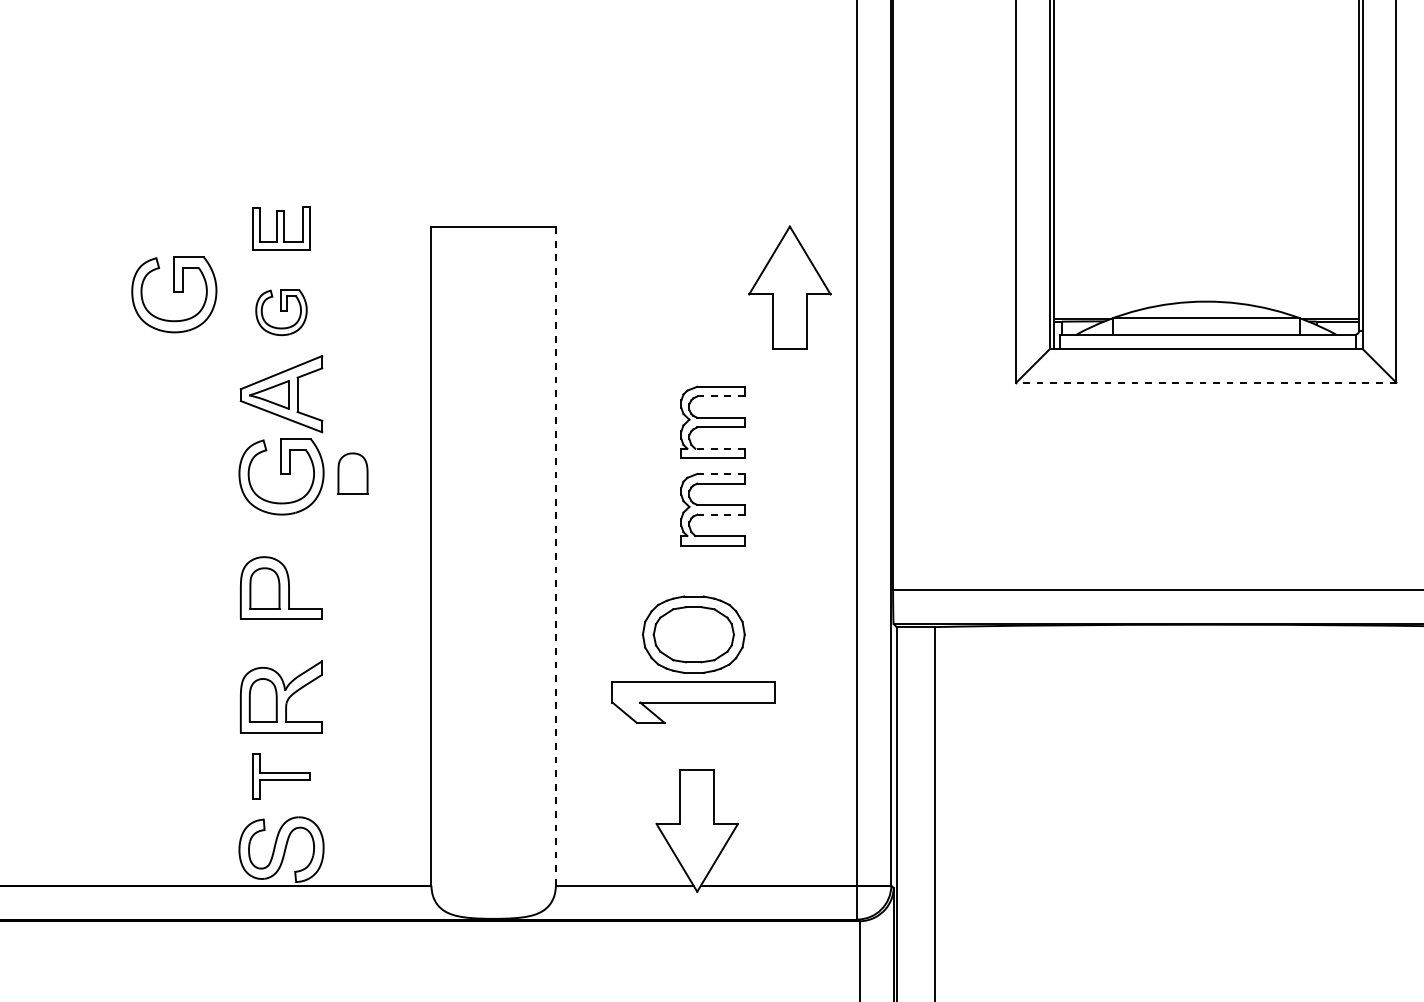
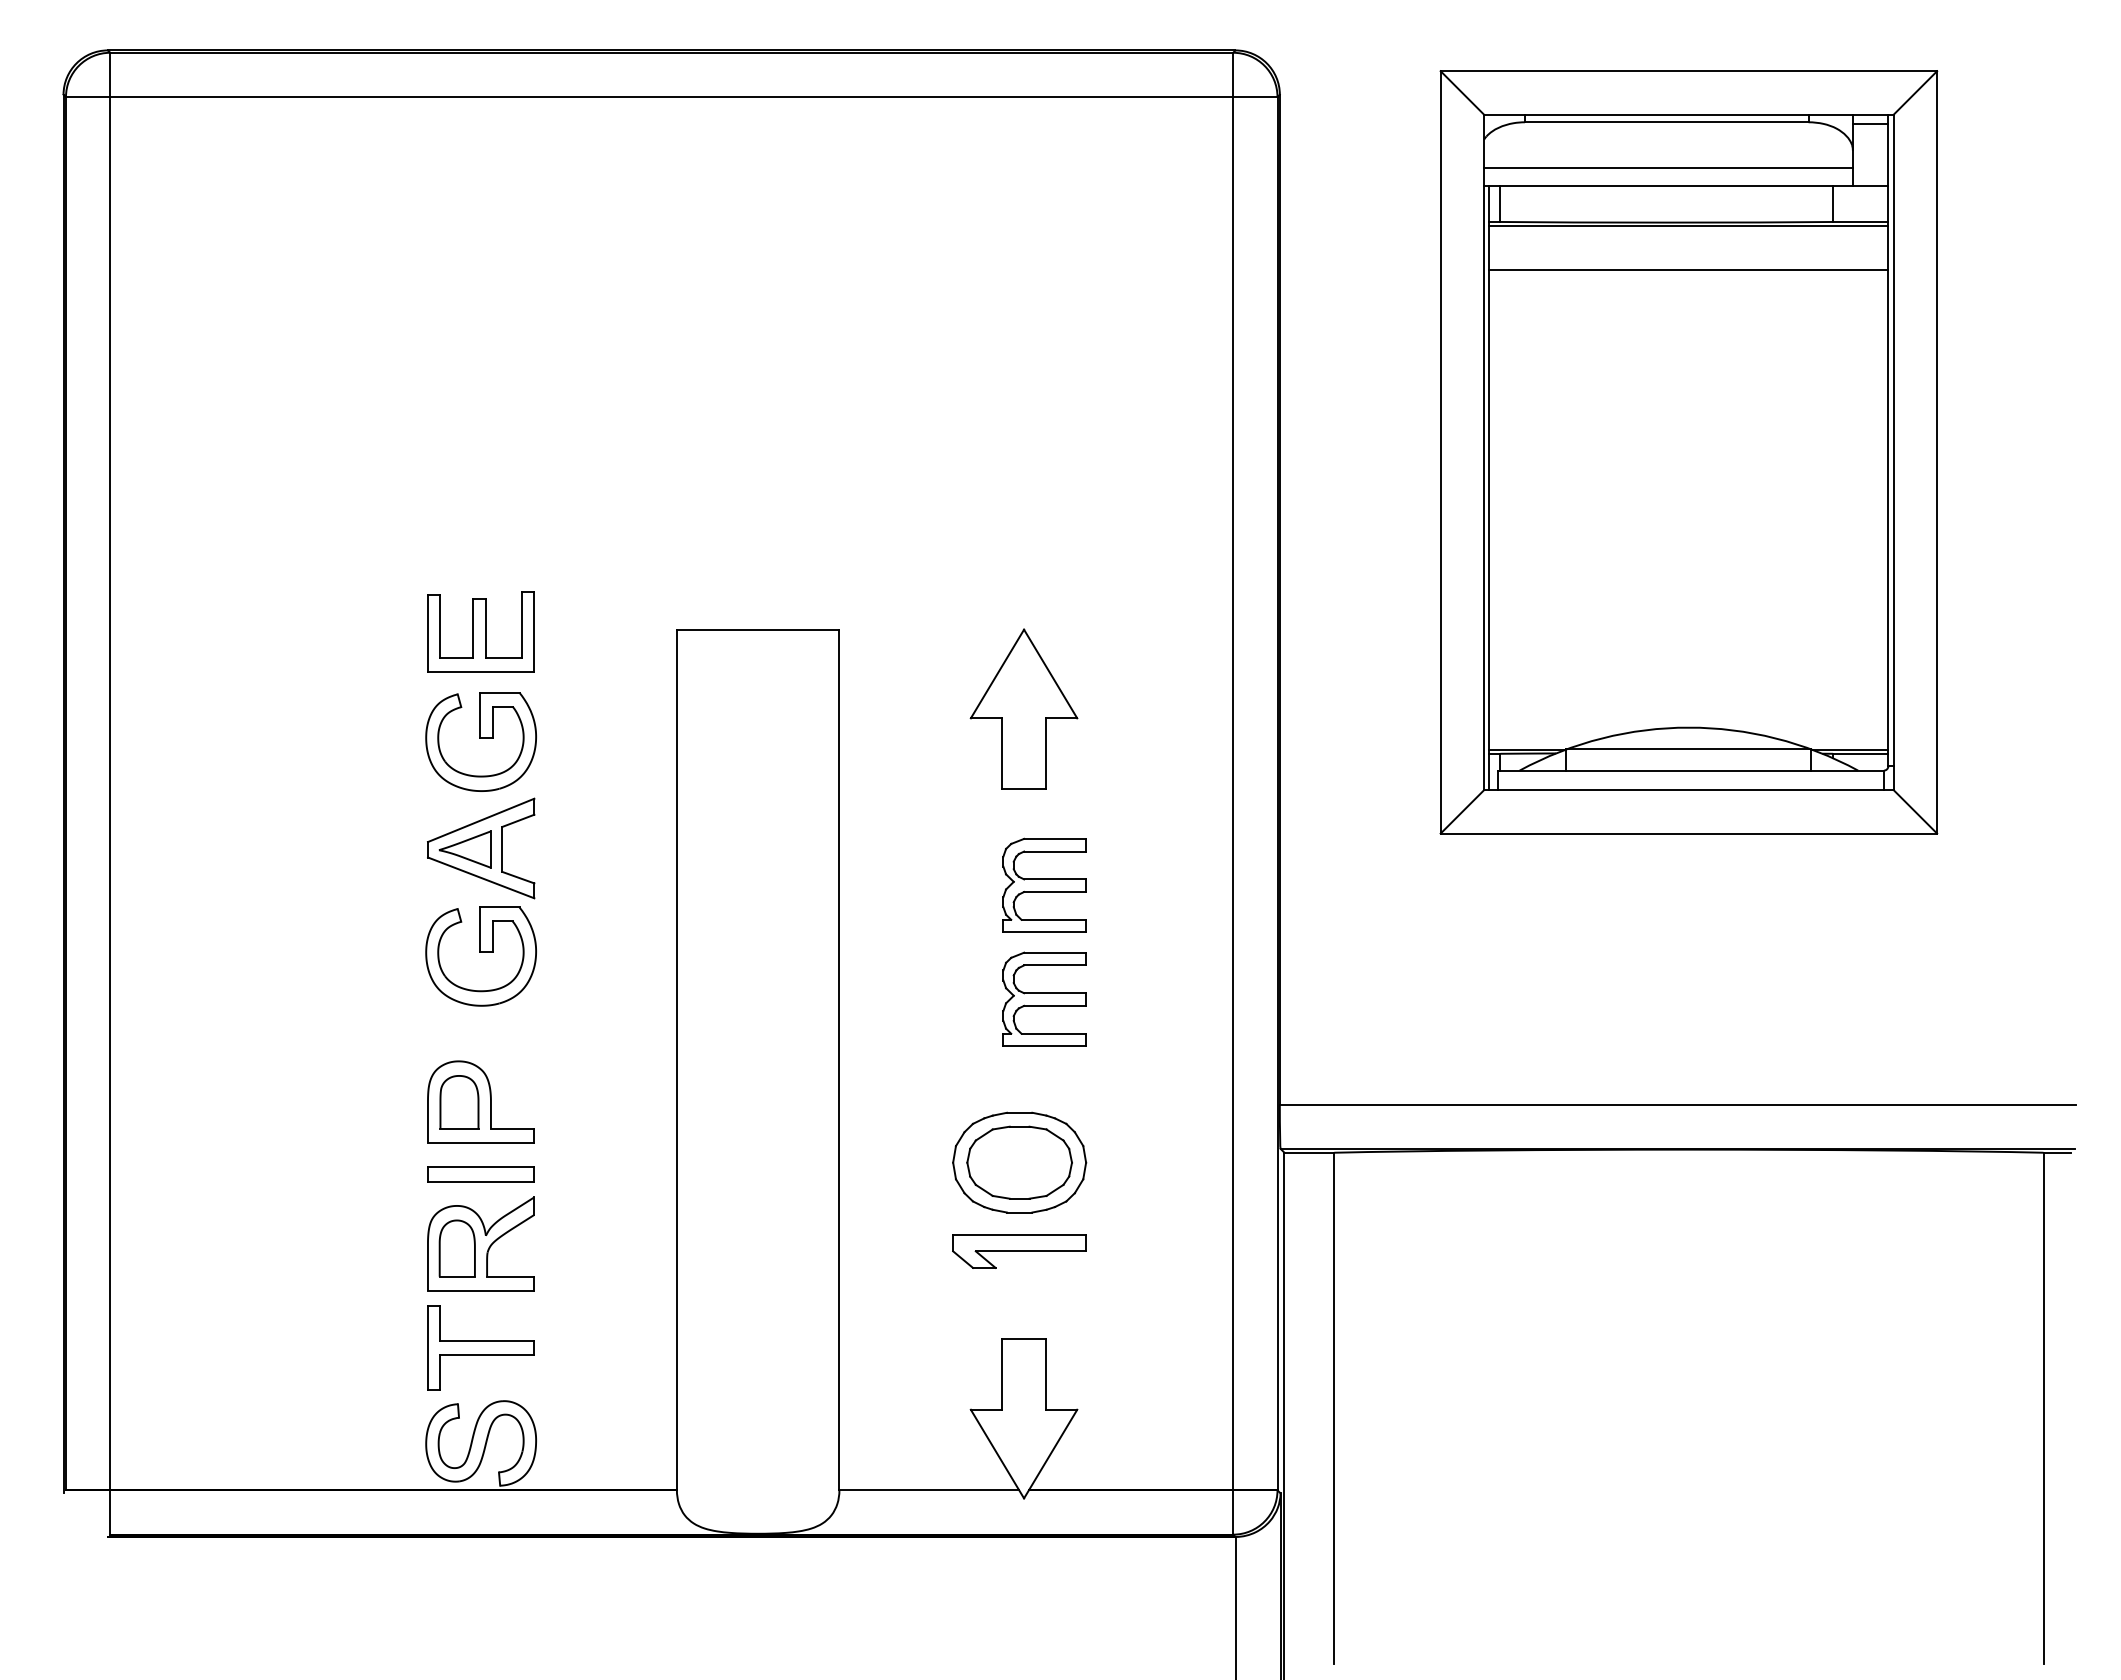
part: (281, 227) -> (480, 631), size x1.43
part: (789, 286) -> (1023, 708), moved
part: (173, 294) -> (340, 718), removed
part: (281, 312) -> (480, 741), size x1.67
line: (1206, 382) -> (1688, 833), dashed -> solid
line: (721, 396) -> (1055, 851), dashed -> solid
line: (719, 448) -> (1053, 919), dashed -> solid
part: (353, 473) -> (574, 952), removed
line: (721, 473) -> (1055, 952), dashed -> solid
line: (721, 514) -> (1055, 1005), dashed -> solid
line: (555, 555) -> (839, 1059), dashed -> solid
part: (281, 643) -> (480, 1174), added
part: (693, 702) -> (1019, 1251), size x0.62
part: (281, 776) -> (480, 1347), size x1.43

